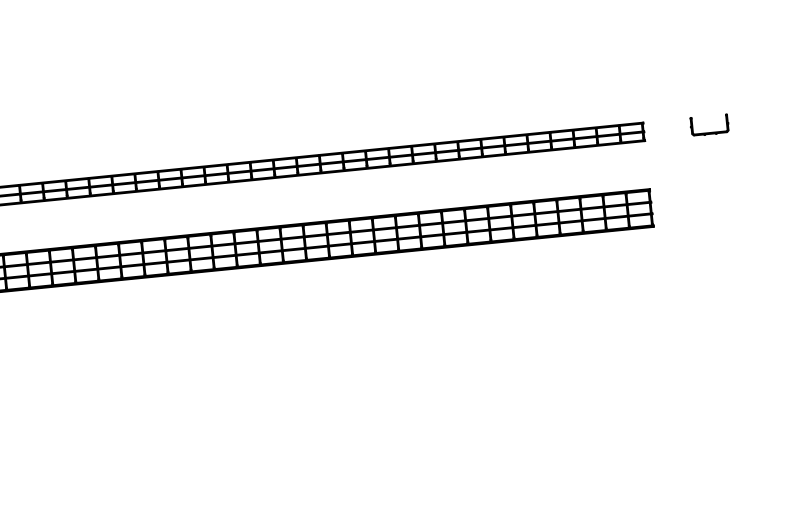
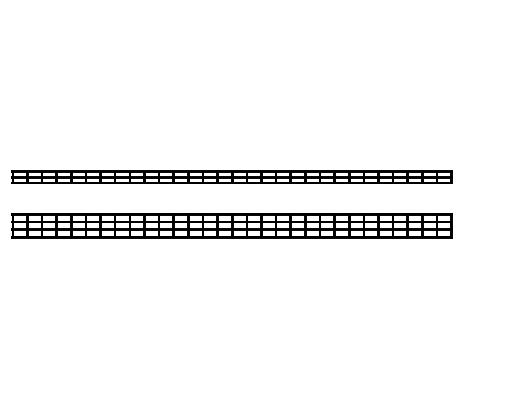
part: (709, 124) -> (493, 176), removed

